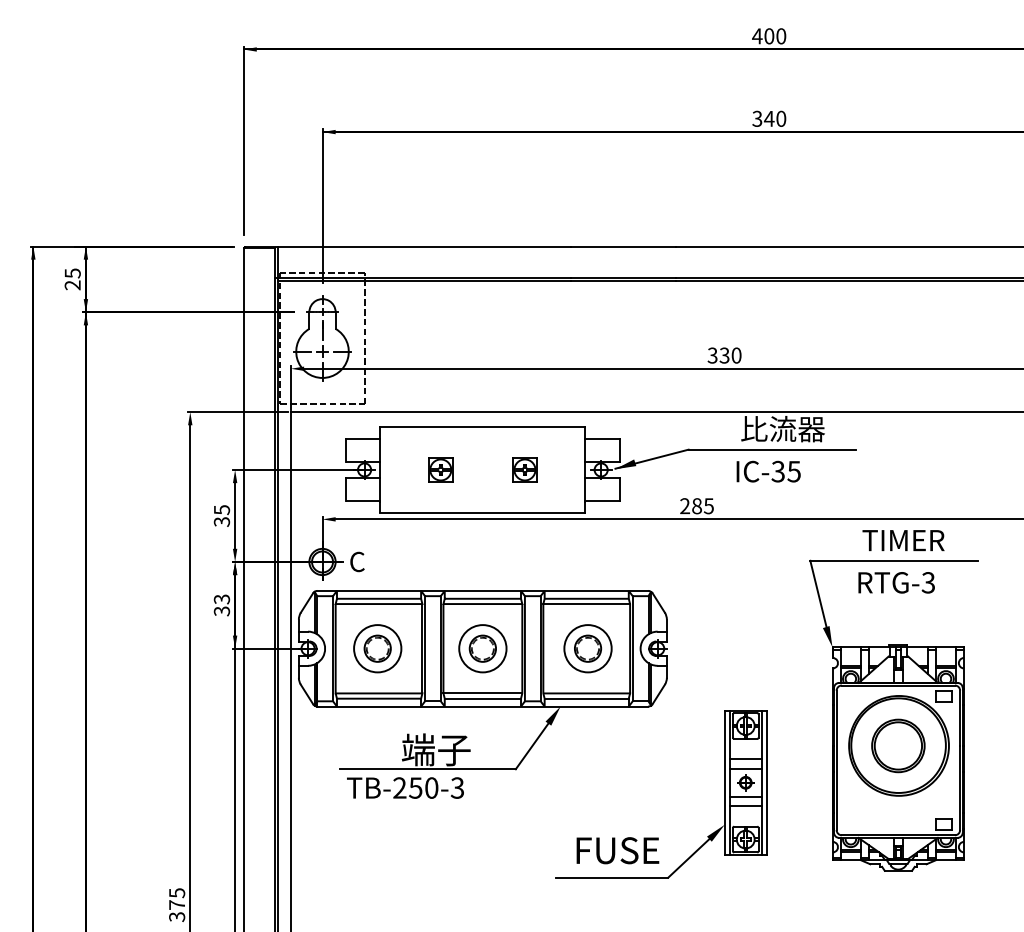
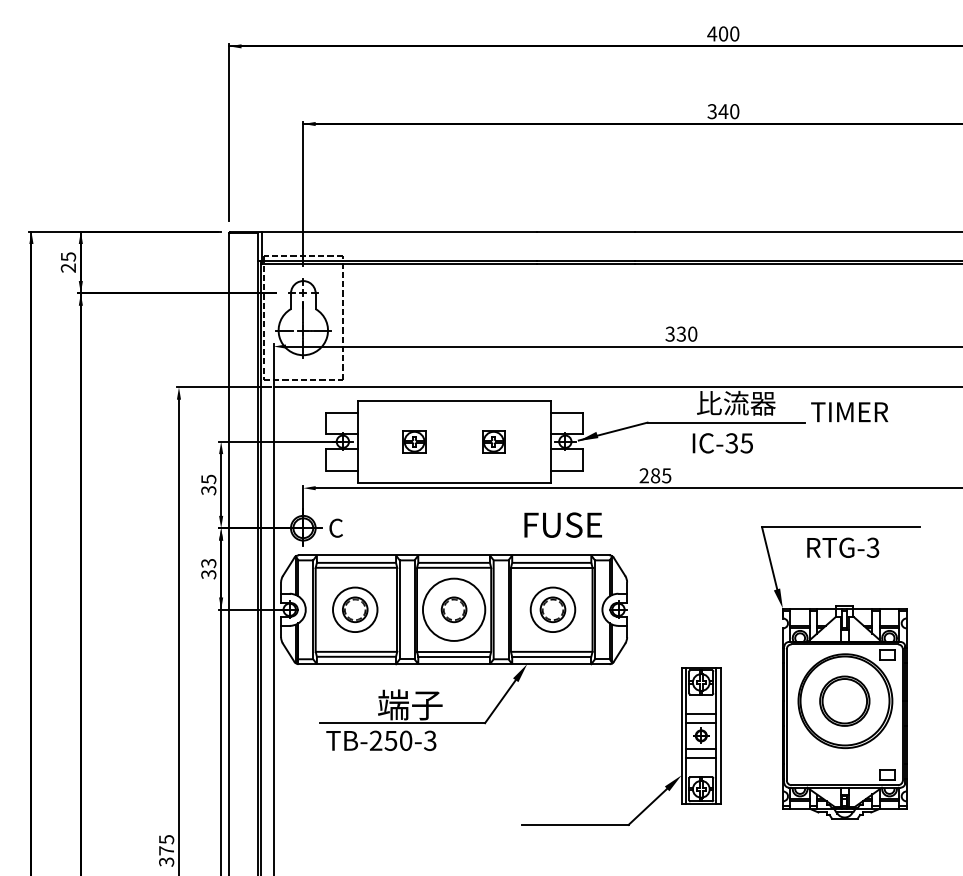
text: (903, 540) -> (849, 412), moved
circle: (482, 648) -> (453, 609), size x1.4
text: (617, 850) -> (562, 524), moved

